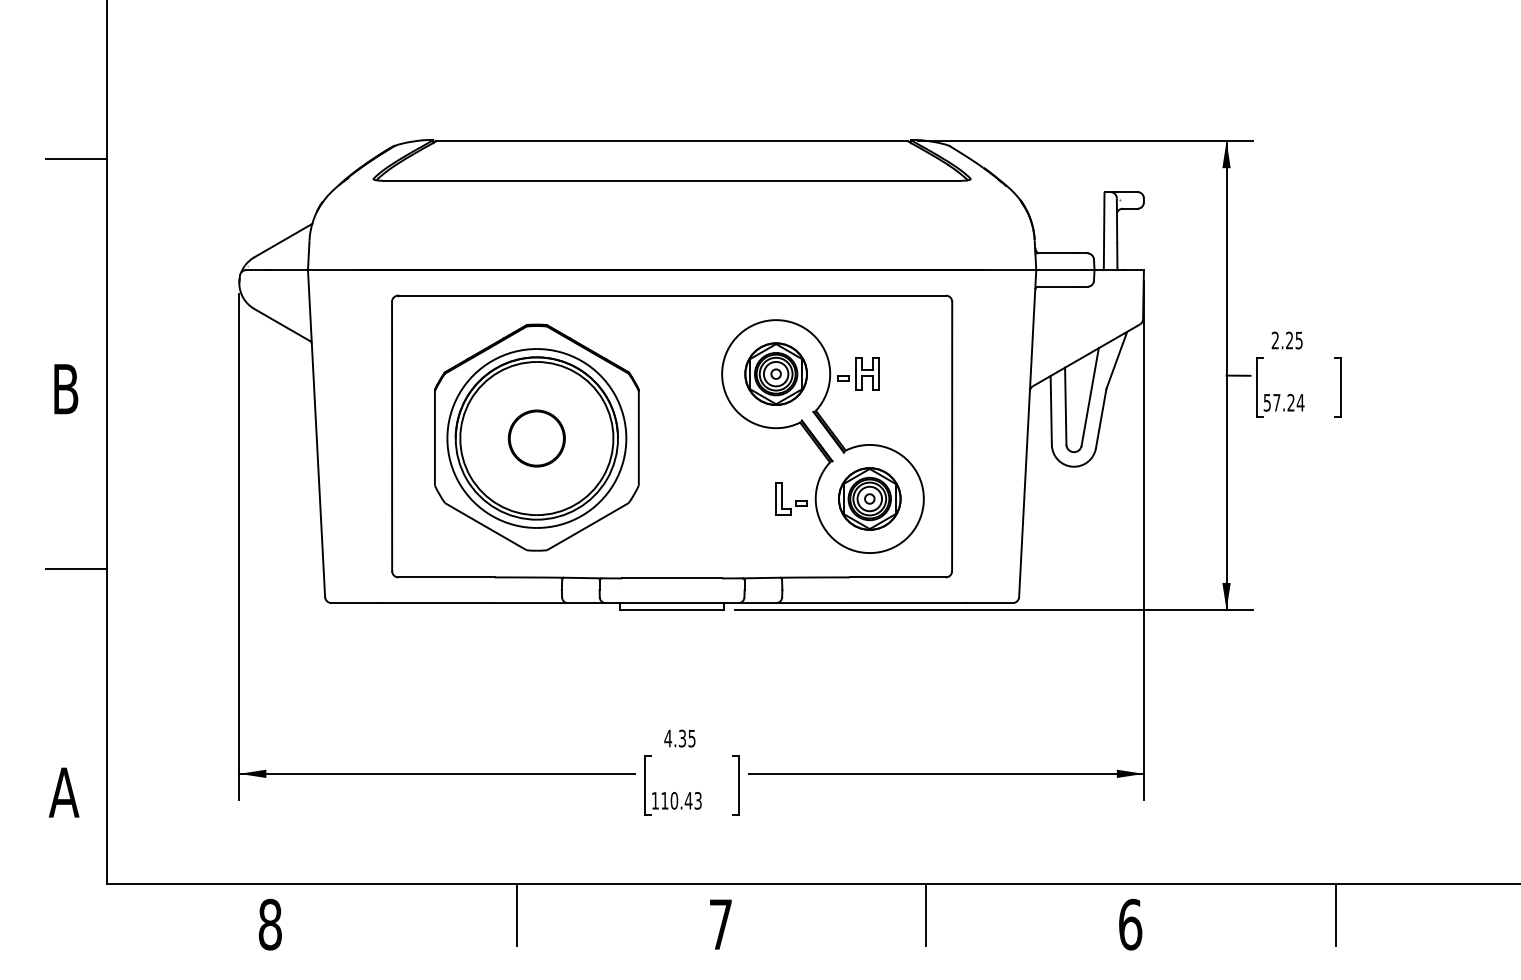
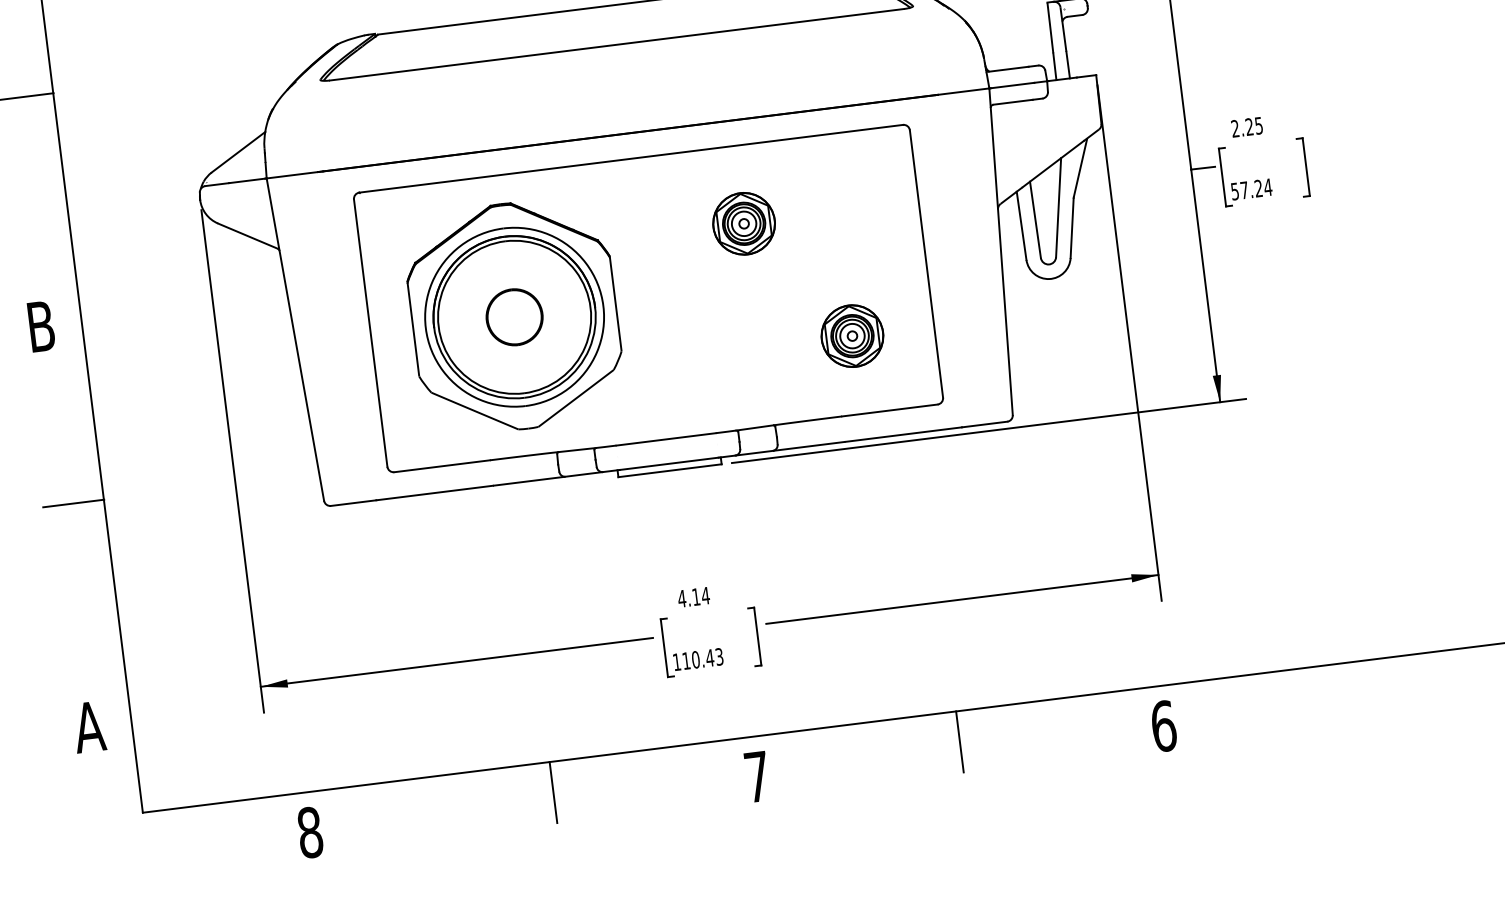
part: (822, 436) -> (797, 279), removed
text: (687, 738) -> (701, 596), 4.35 -> 4.14
line: (1335, 914) -> (1365, 690), removed

